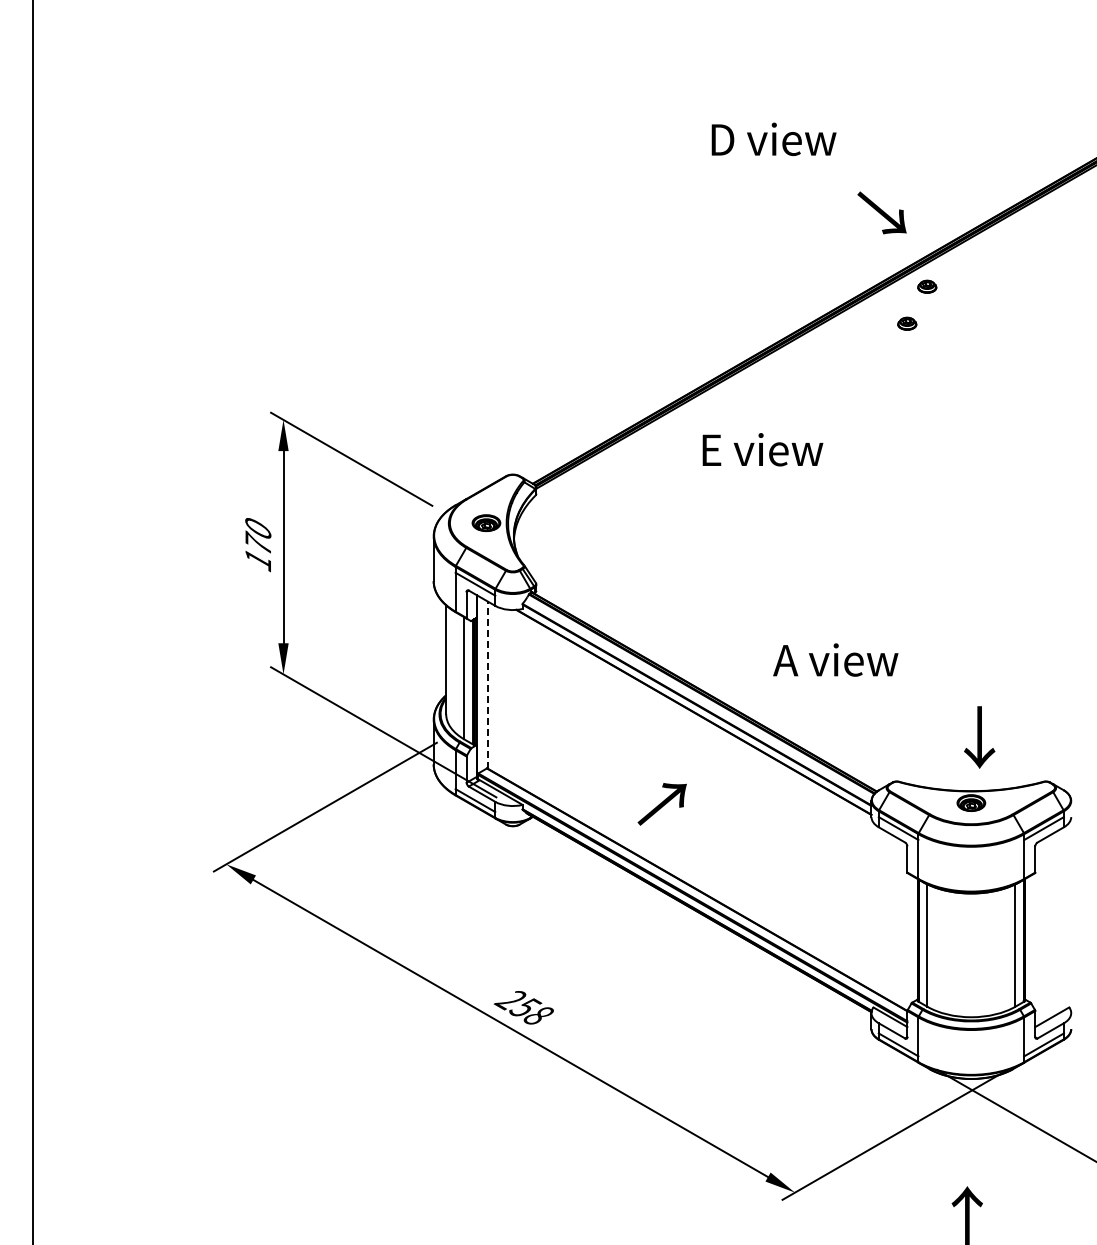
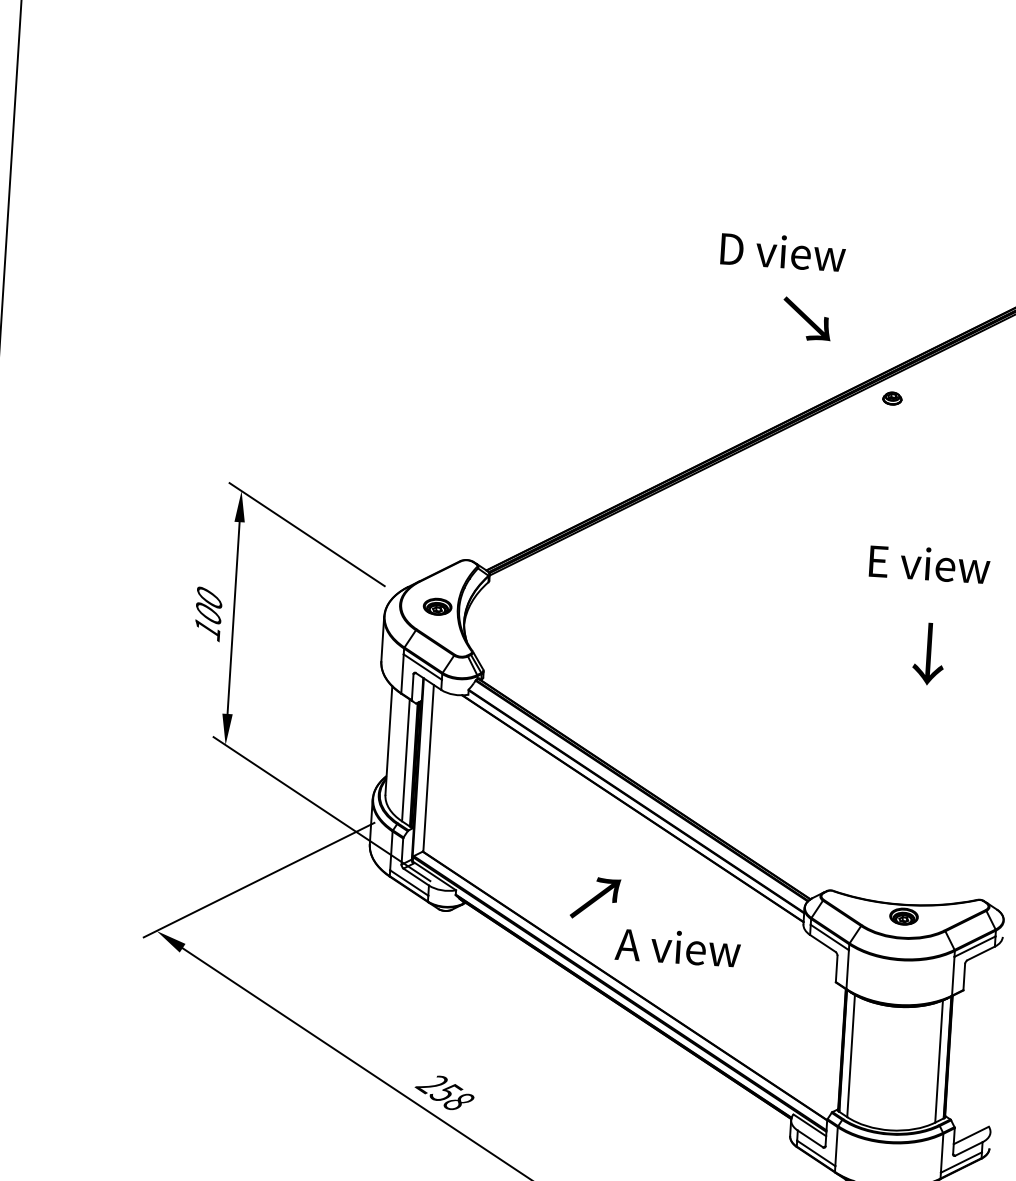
text: (773, 139) -> (782, 252), moved
text: (881, 212) -> (806, 318), moved
part: (907, 323) -> (870, 433), removed
text: (762, 449) -> (929, 563), moved
text: (258, 542) -> (208, 611), 170 -> 100
text: (835, 659) -> (677, 946), moved
line: (487, 684) -> (428, 767), dashed -> solid
text: (979, 737) -> (928, 654), moved

